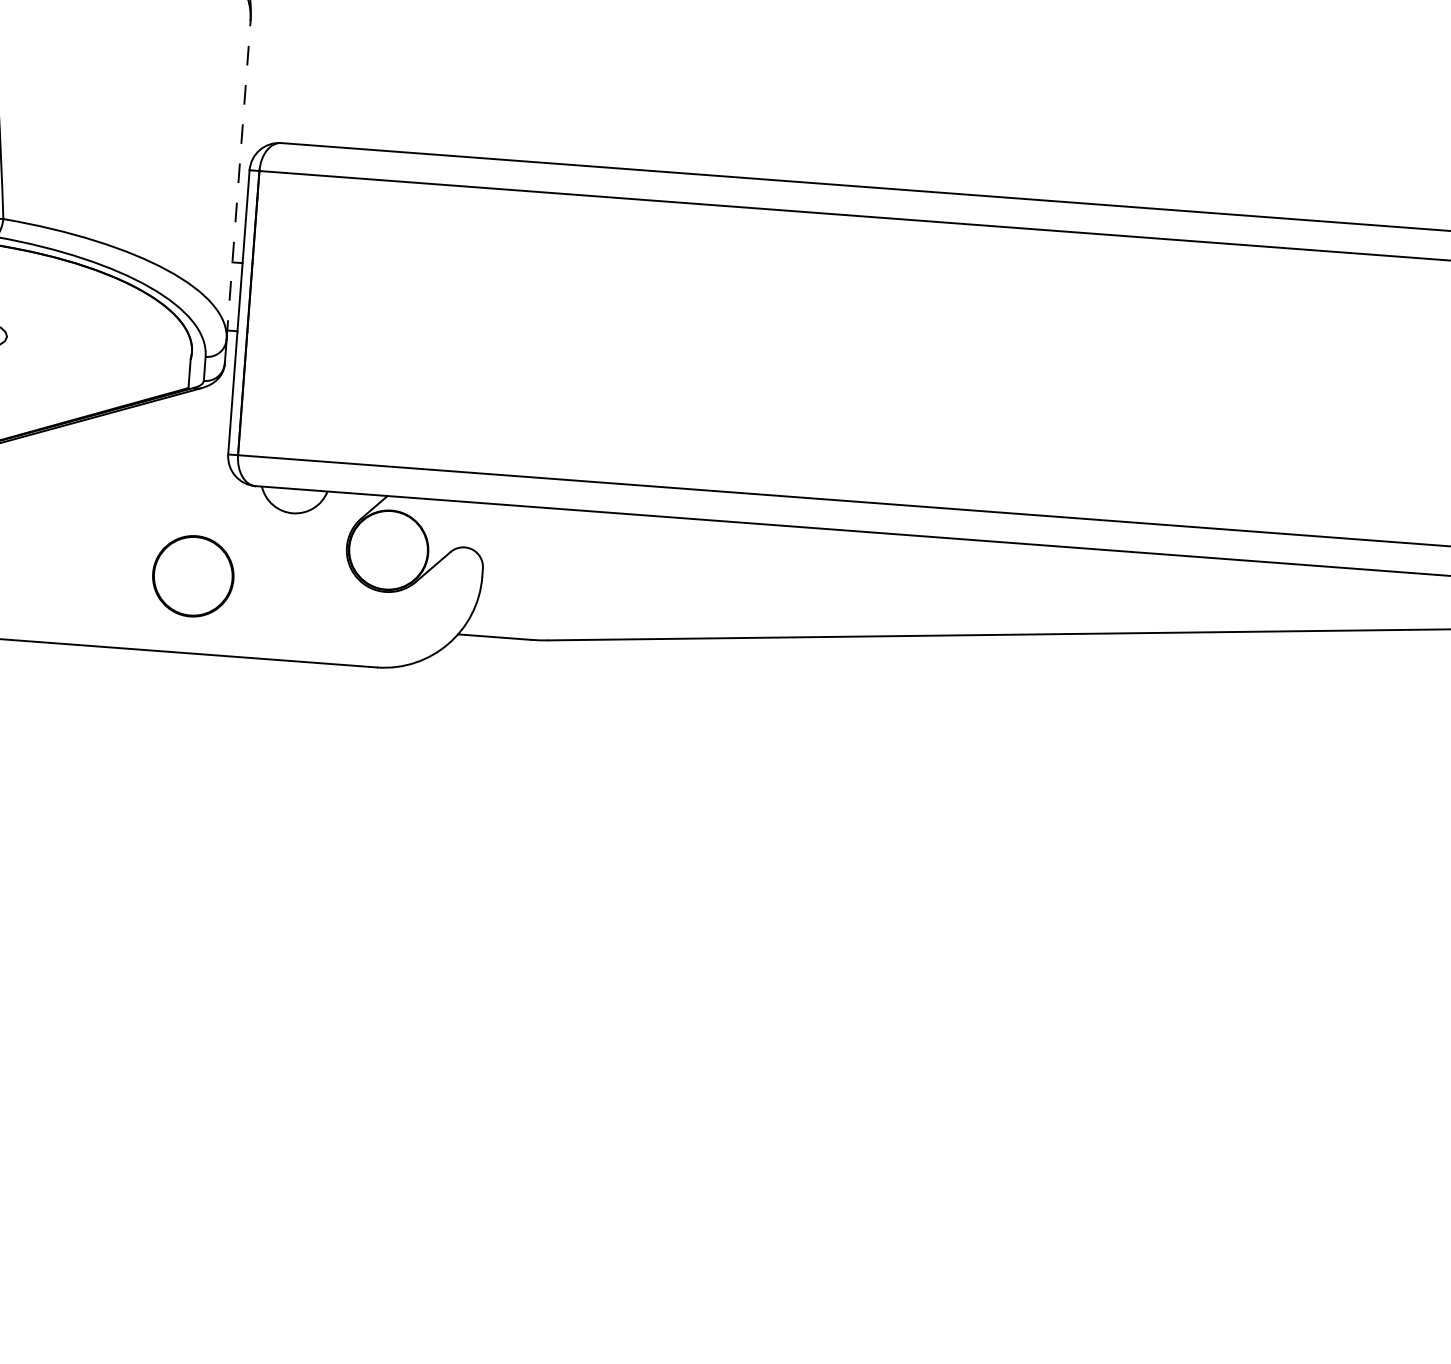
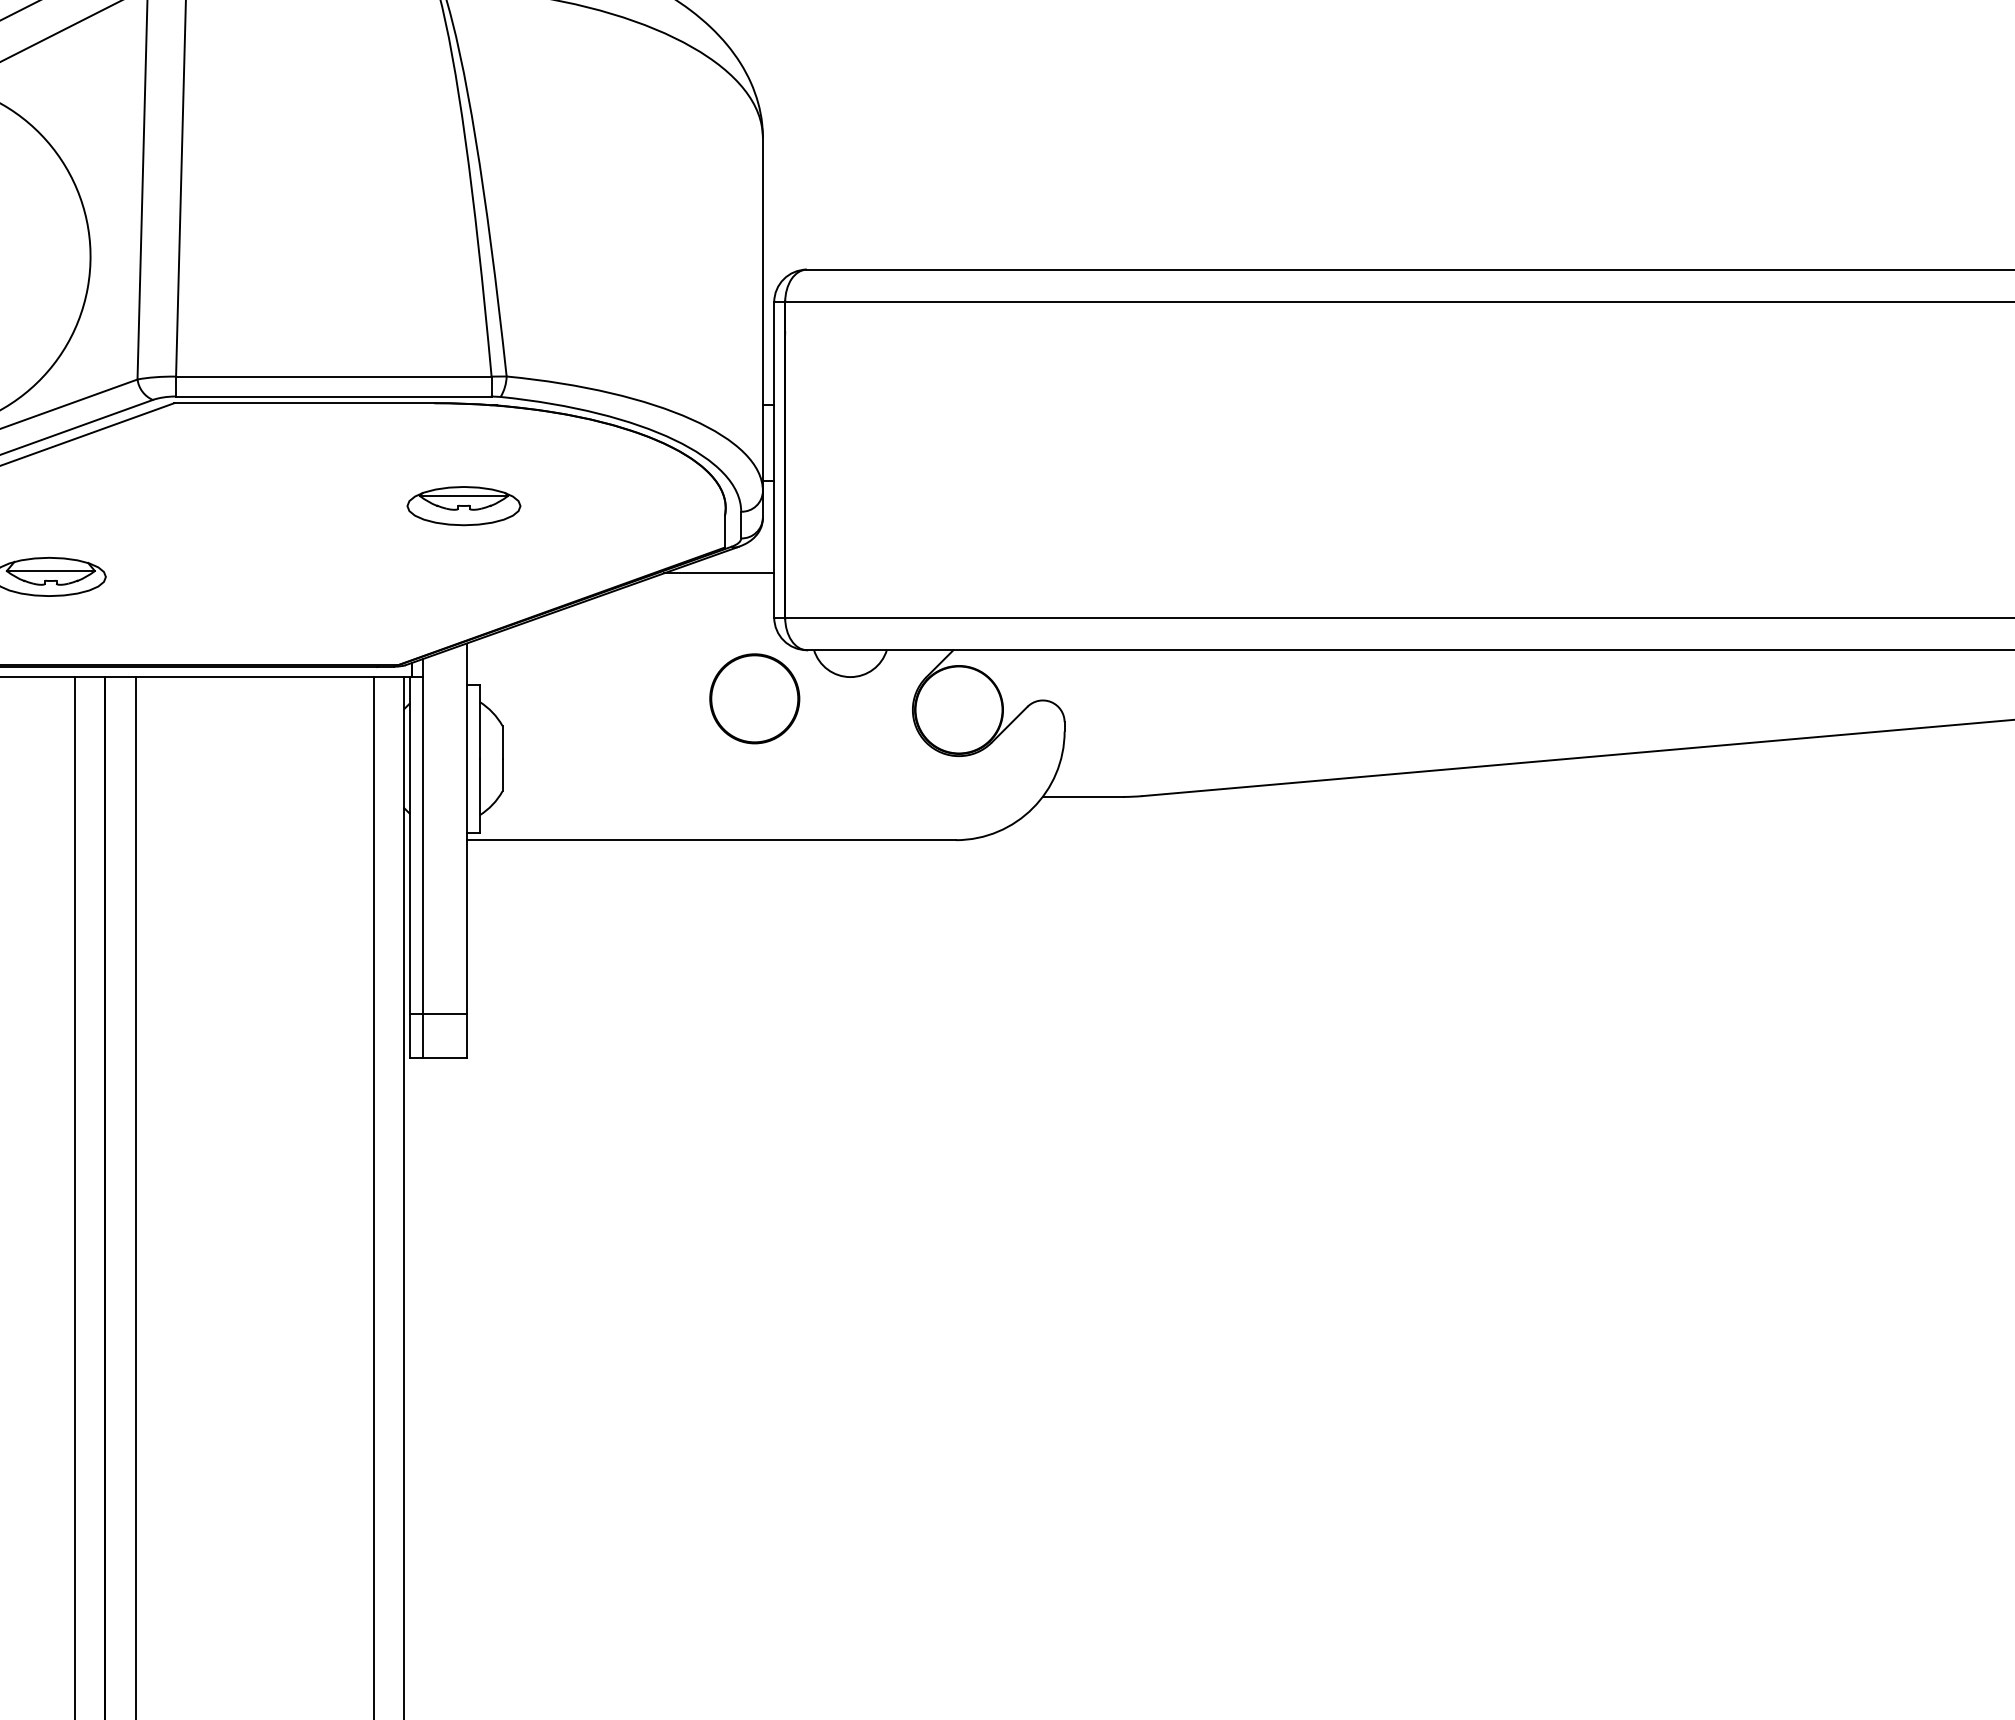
line: (238, 180) -> (762, 314), dashed -> solid
line: (181, 411) -> (719, 573), added
circle: (193, 575) -> (754, 698), moved

